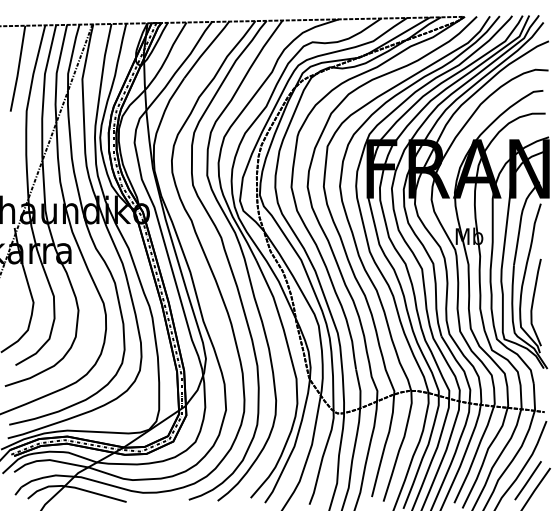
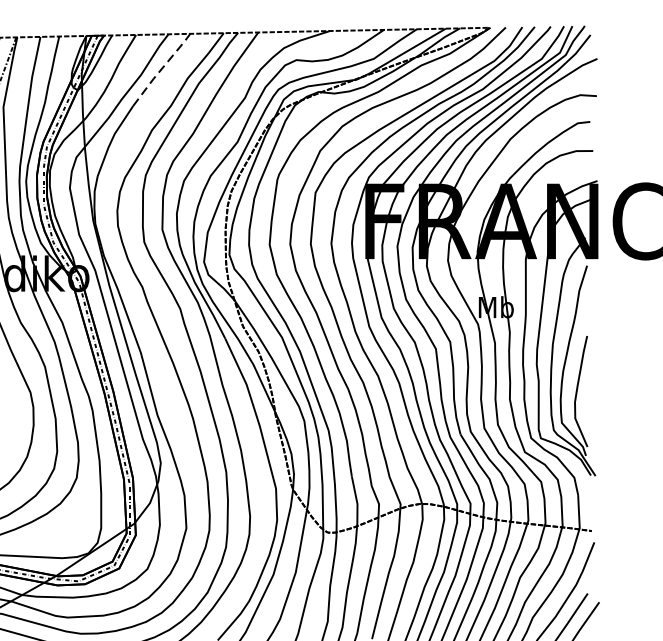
line: (206, 49) -> (161, 69), solid -> dashed

